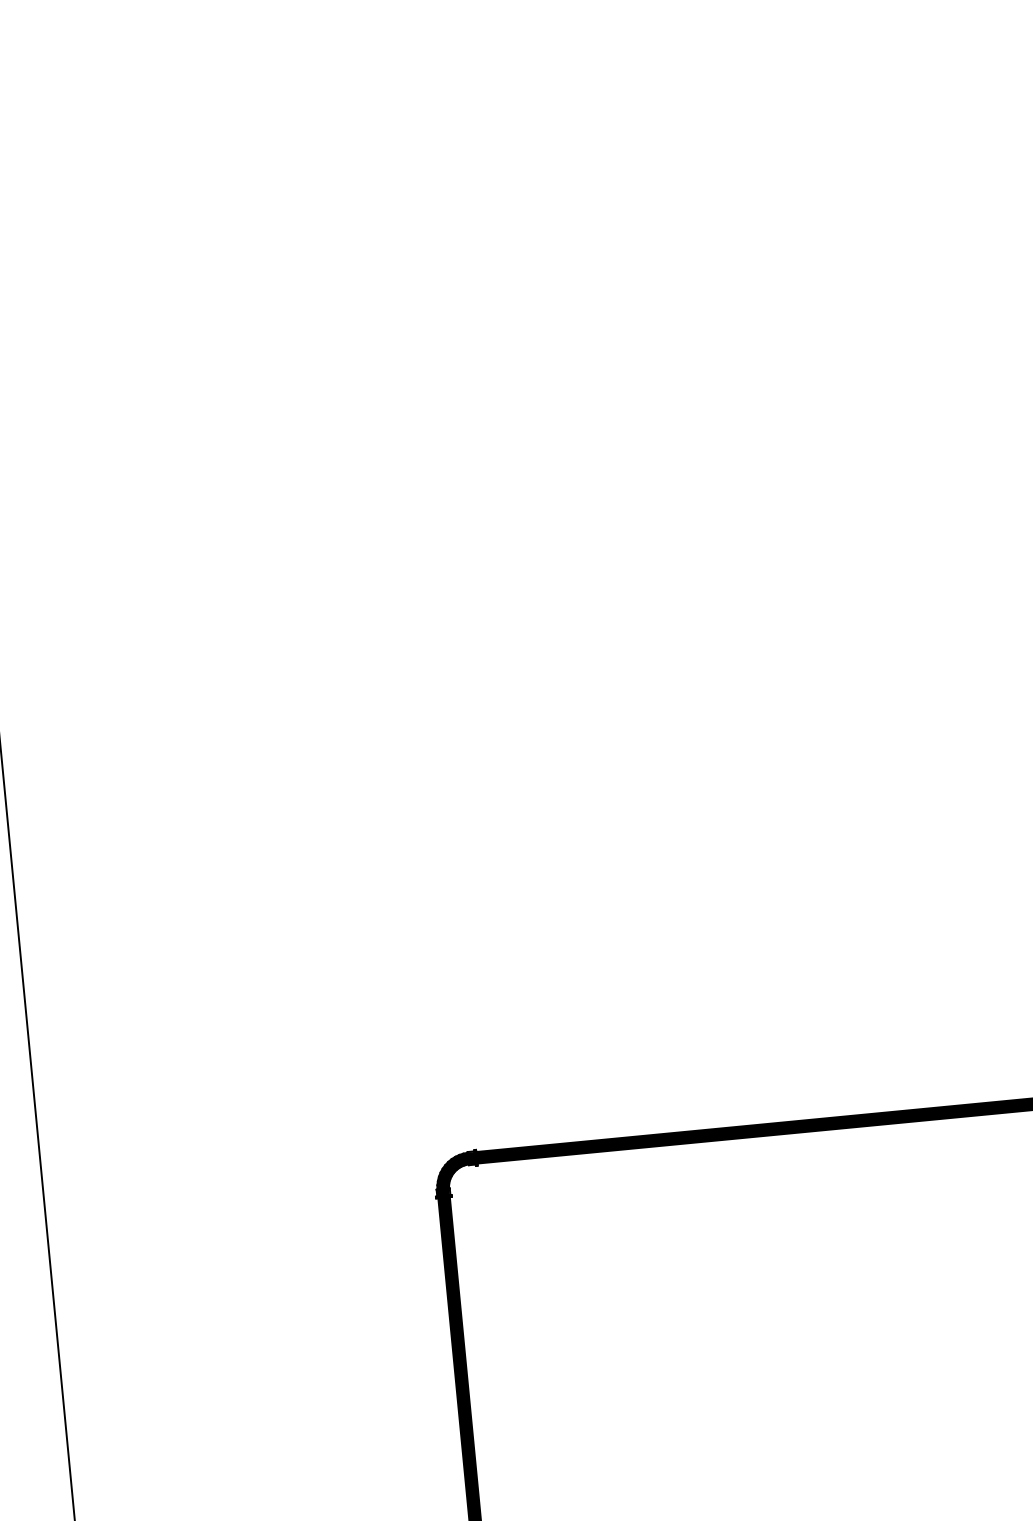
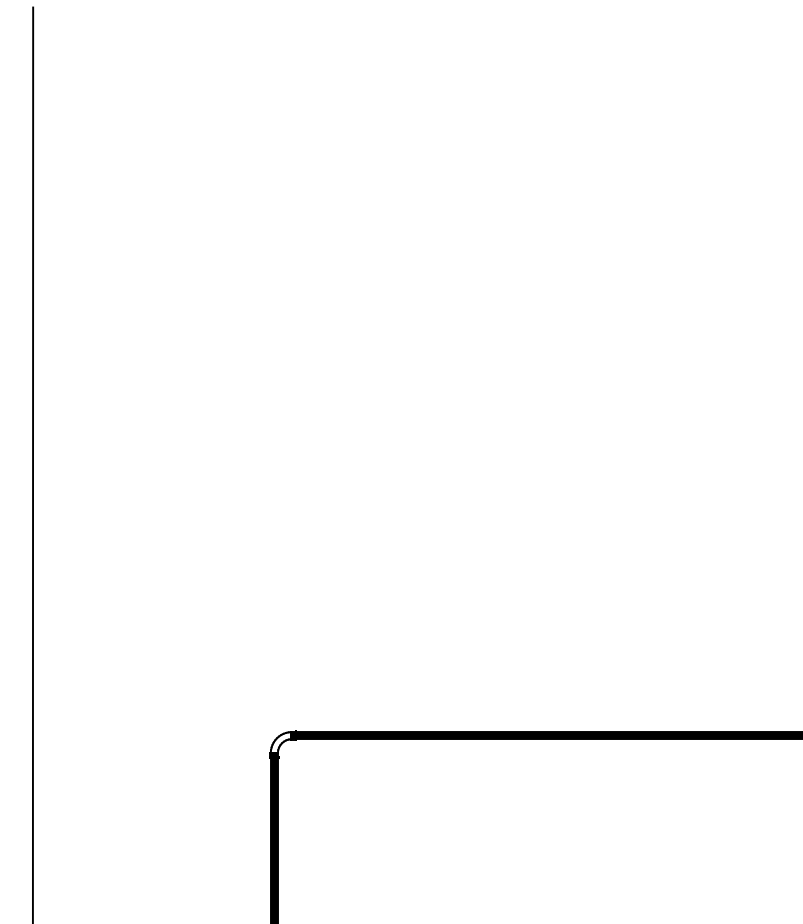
fill: (451, 1171) -> (280, 742), removed

